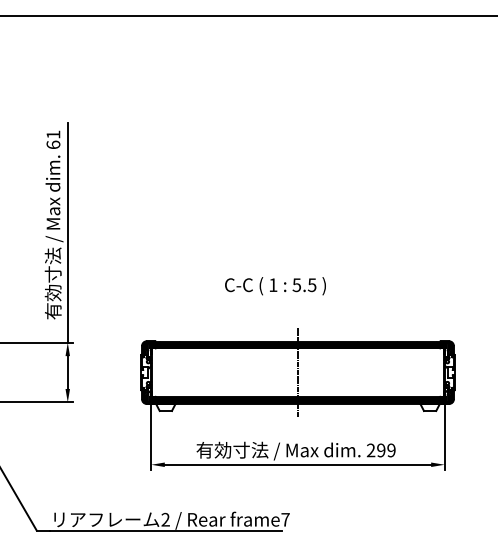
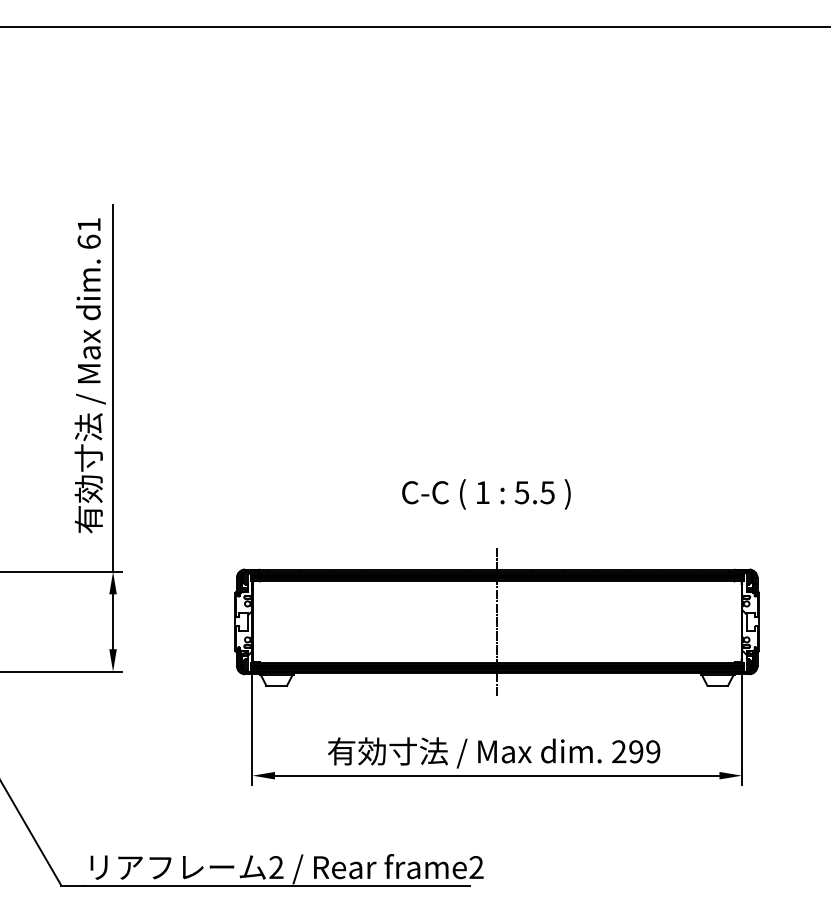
text: (275, 286) -> (486, 494), moved
text: (285, 519) -> (476, 867), frame7 -> frame2

